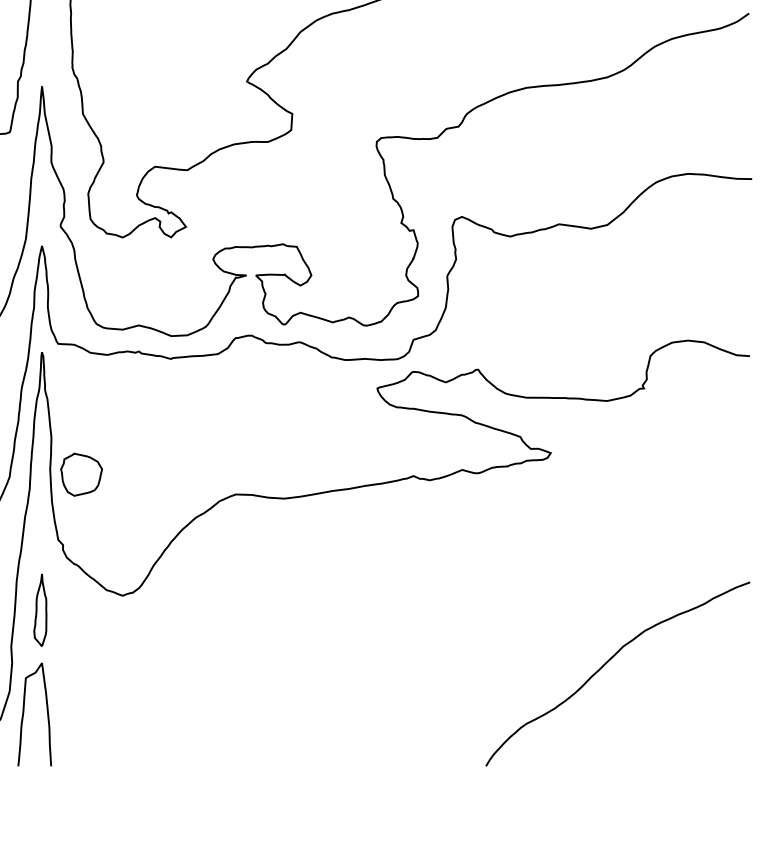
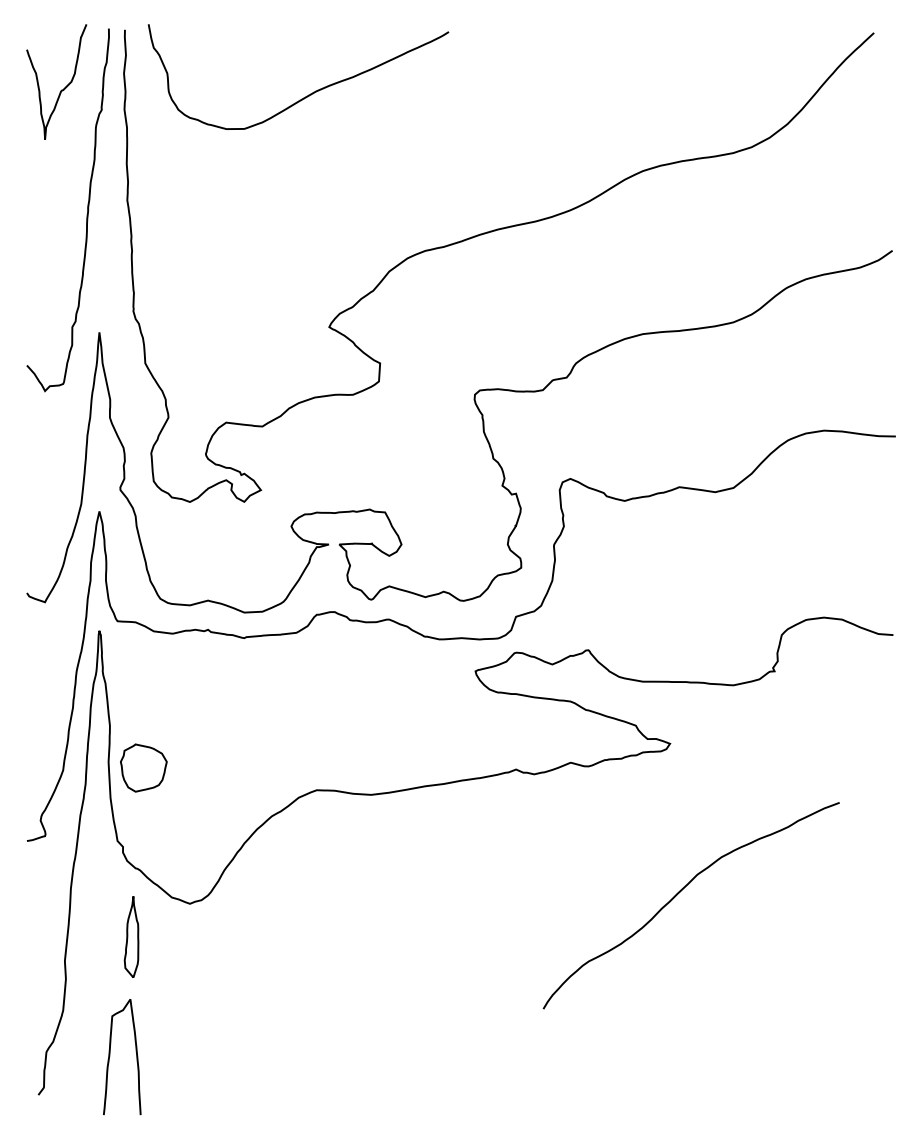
part: (40, 609) -> (131, 936), moved
curve: (607, 663) -> (679, 893), moved
curve: (24, 714) -> (110, 1056), moved

